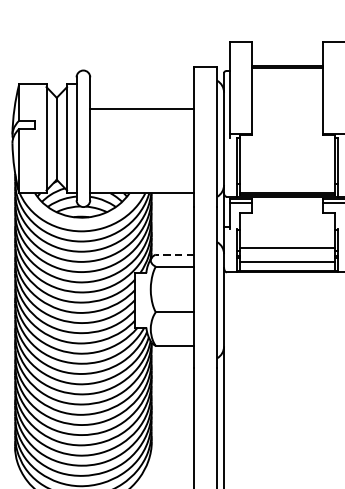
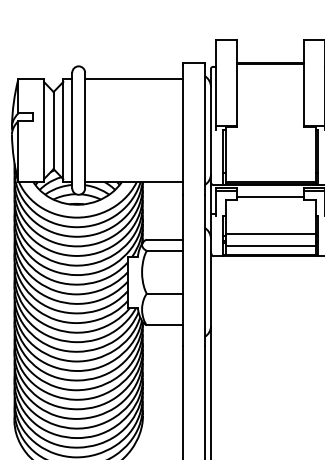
line: (141, 108) -> (133, 79), moved
line: (287, 209) -> (270, 197), added
line: (174, 254) -> (164, 239), dashed -> solid

